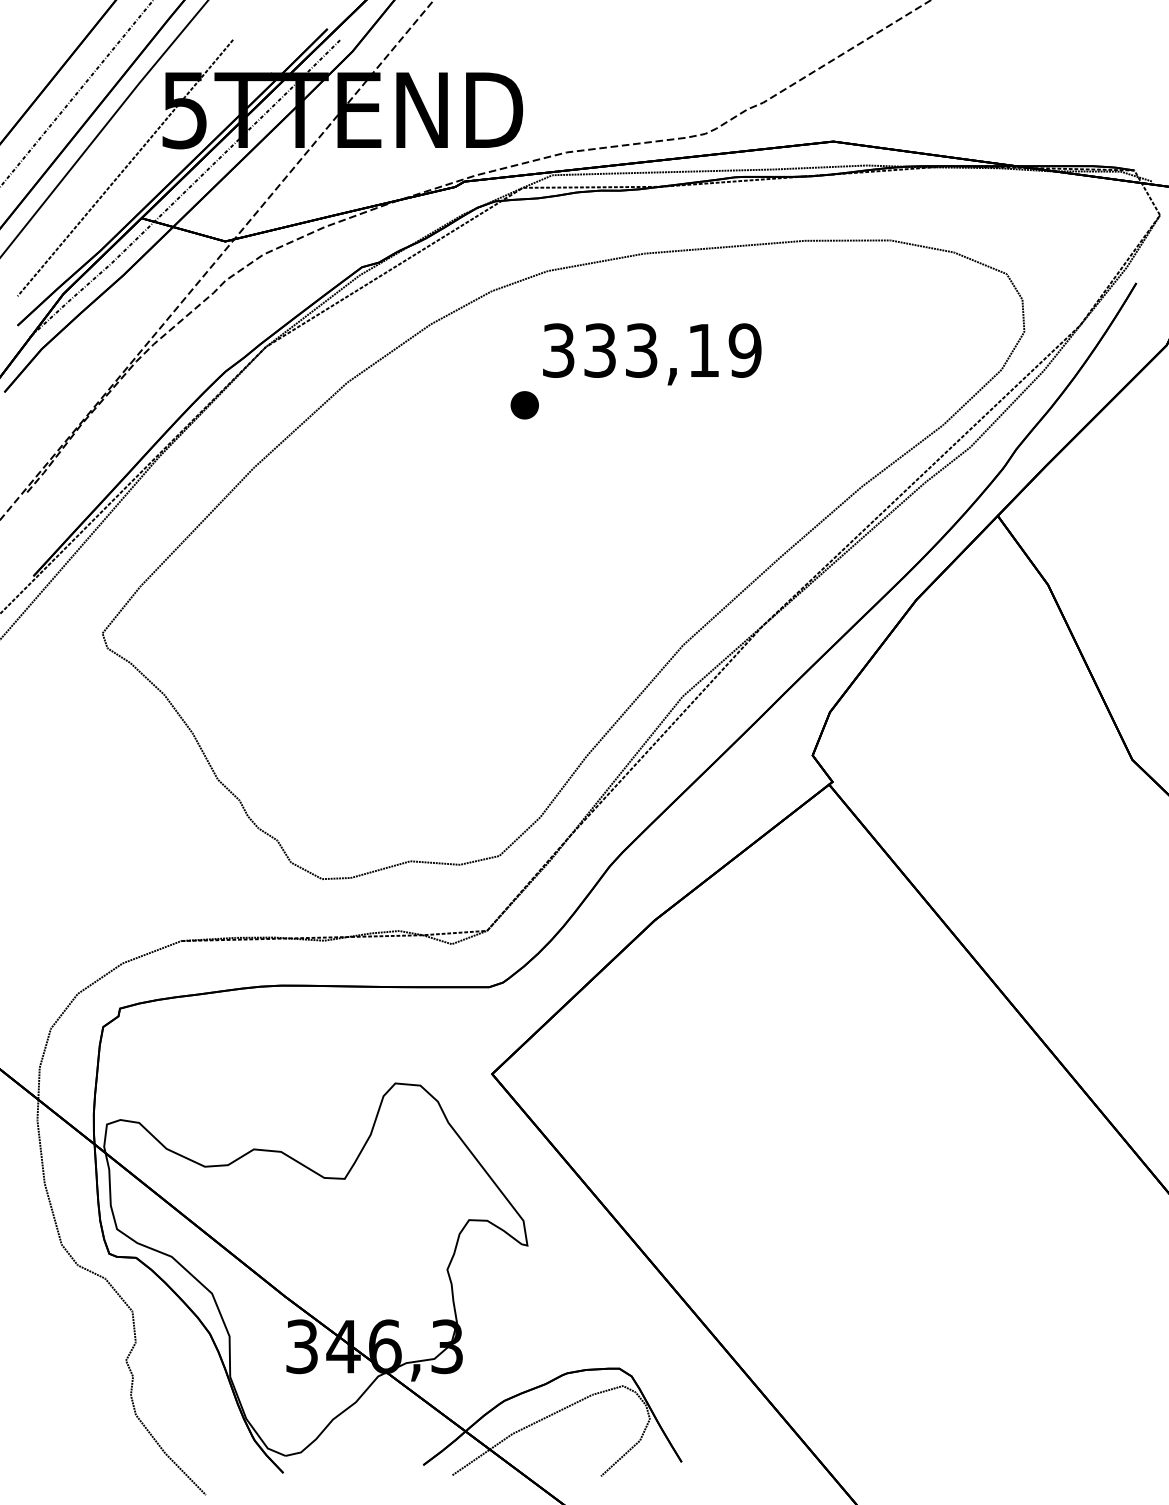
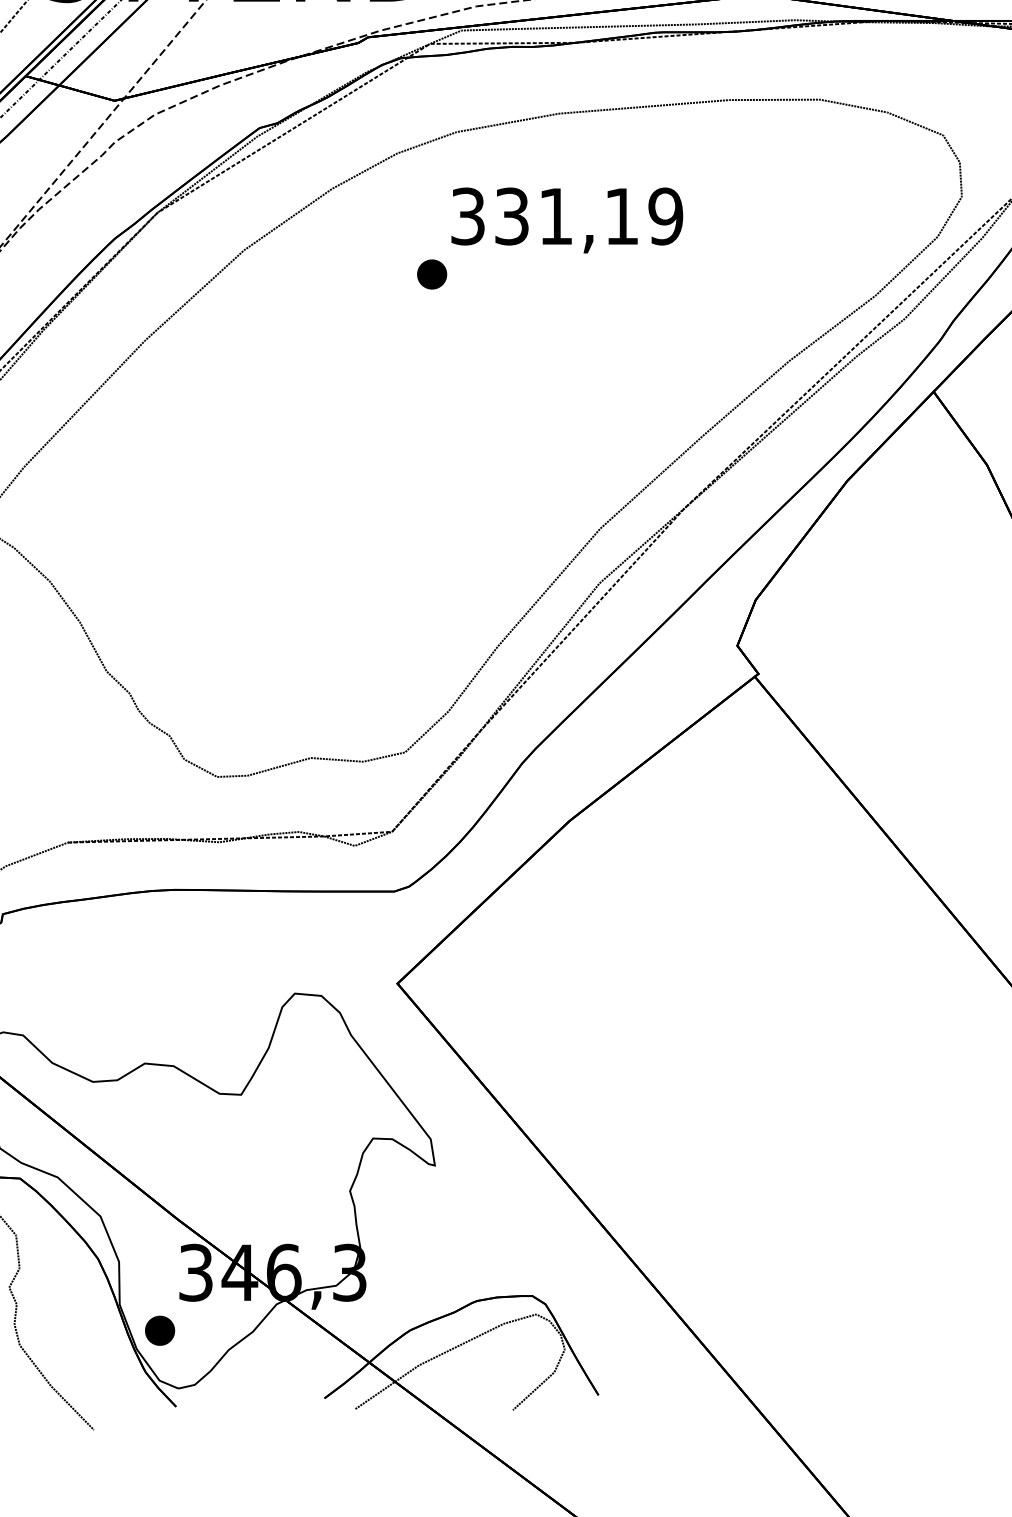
text: (641, 350) -> (555, 216), 333,19 -> 331,19
part: (268, 1401) -> (160, 1330), added

